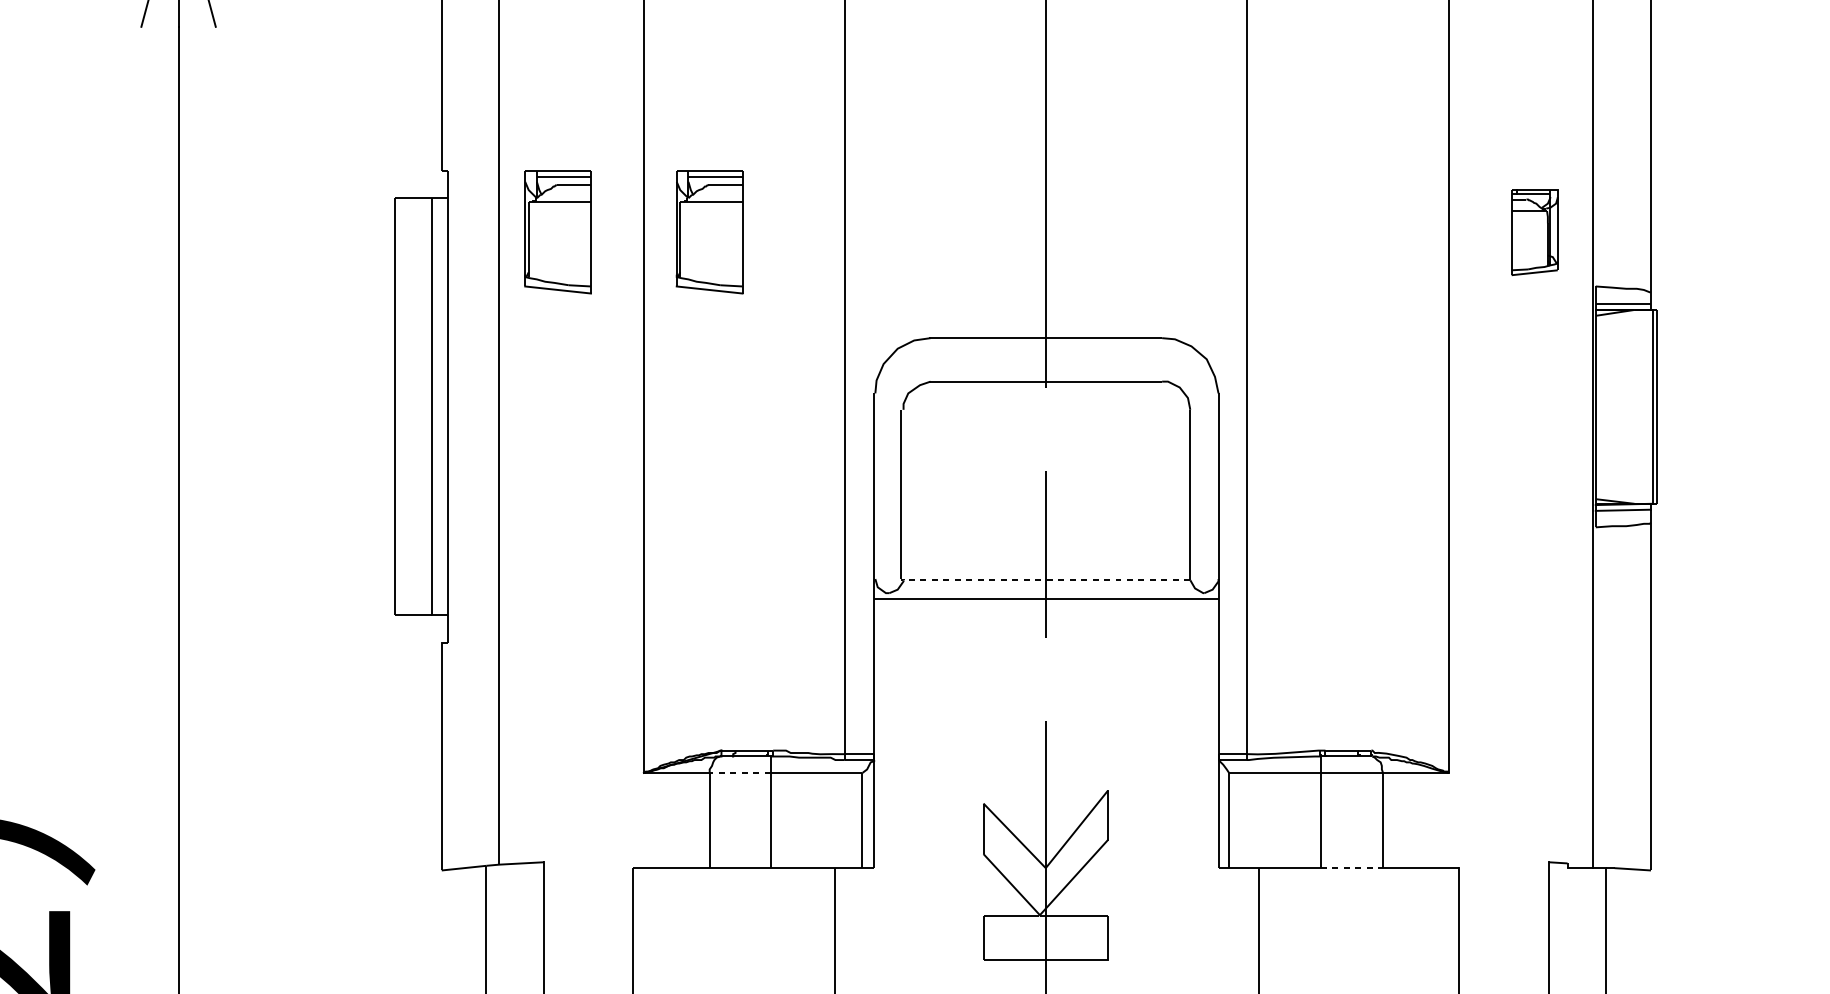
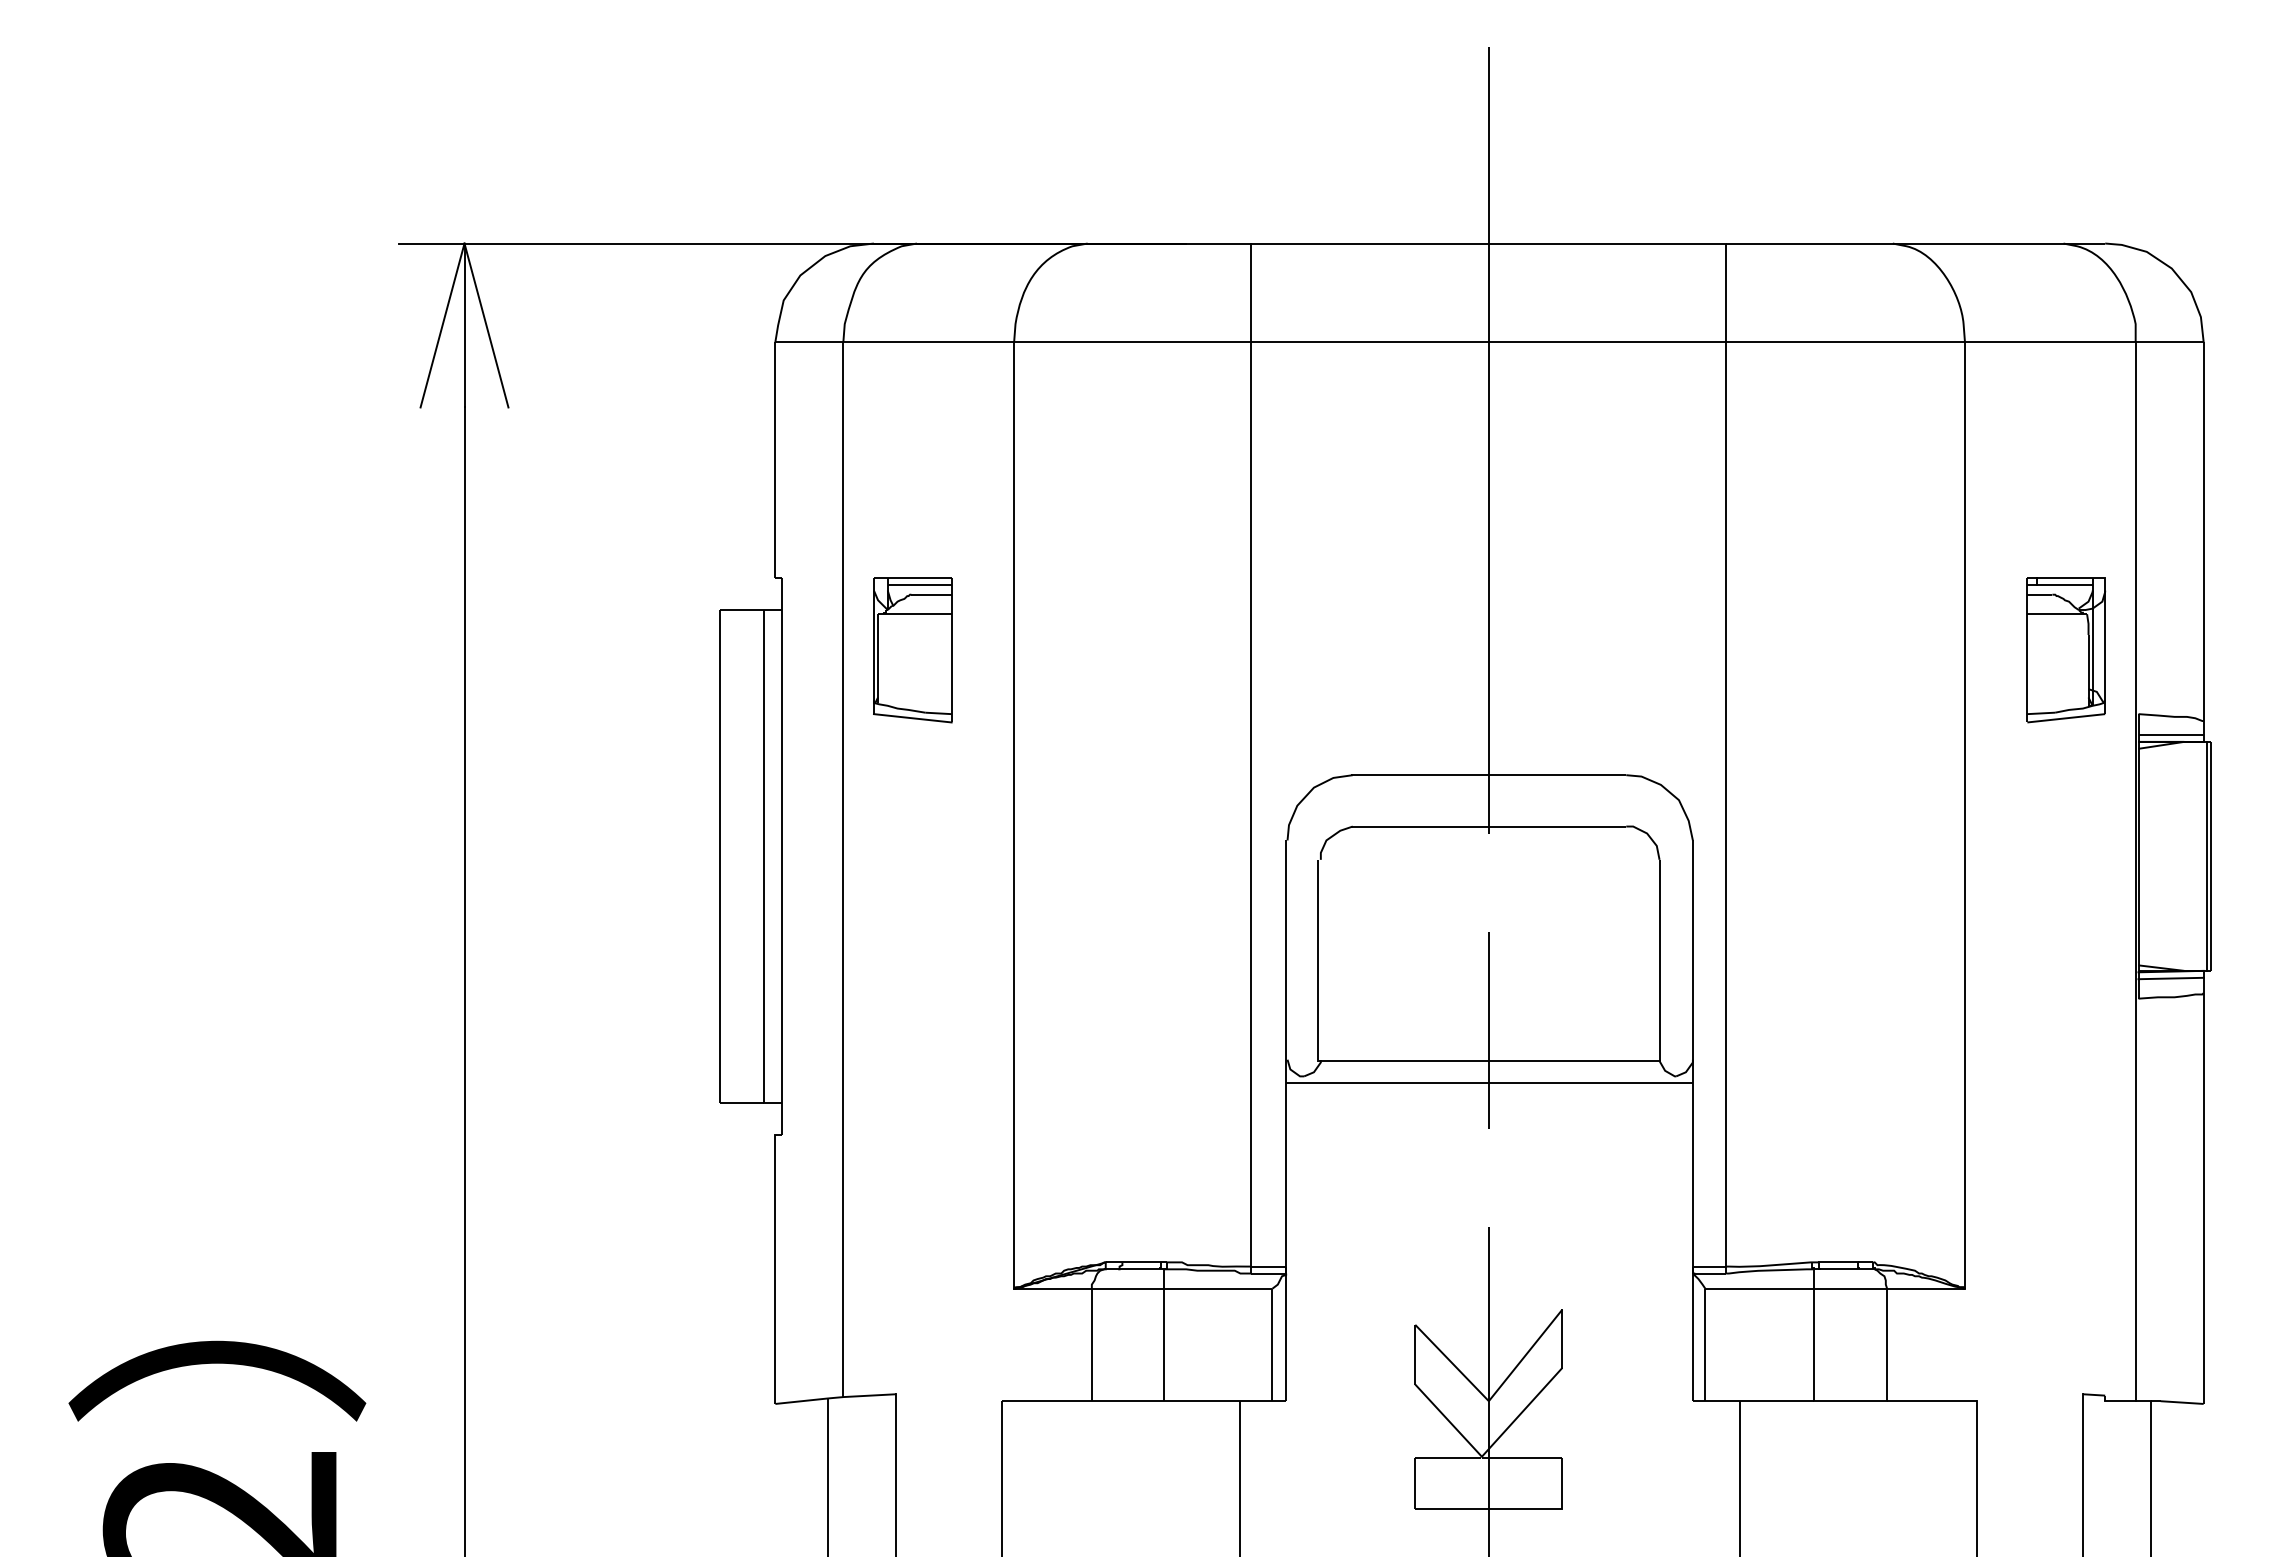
part: (709, 232) -> (1091, 650), removed
part: (1534, 232) -> (2066, 650), size x1.43
line: (1045, 580) -> (1488, 1061), dashed -> solid
line: (739, 772) -> (1127, 1288), dashed -> solid
line: (1351, 868) -> (1850, 1401), dashed -> solid

